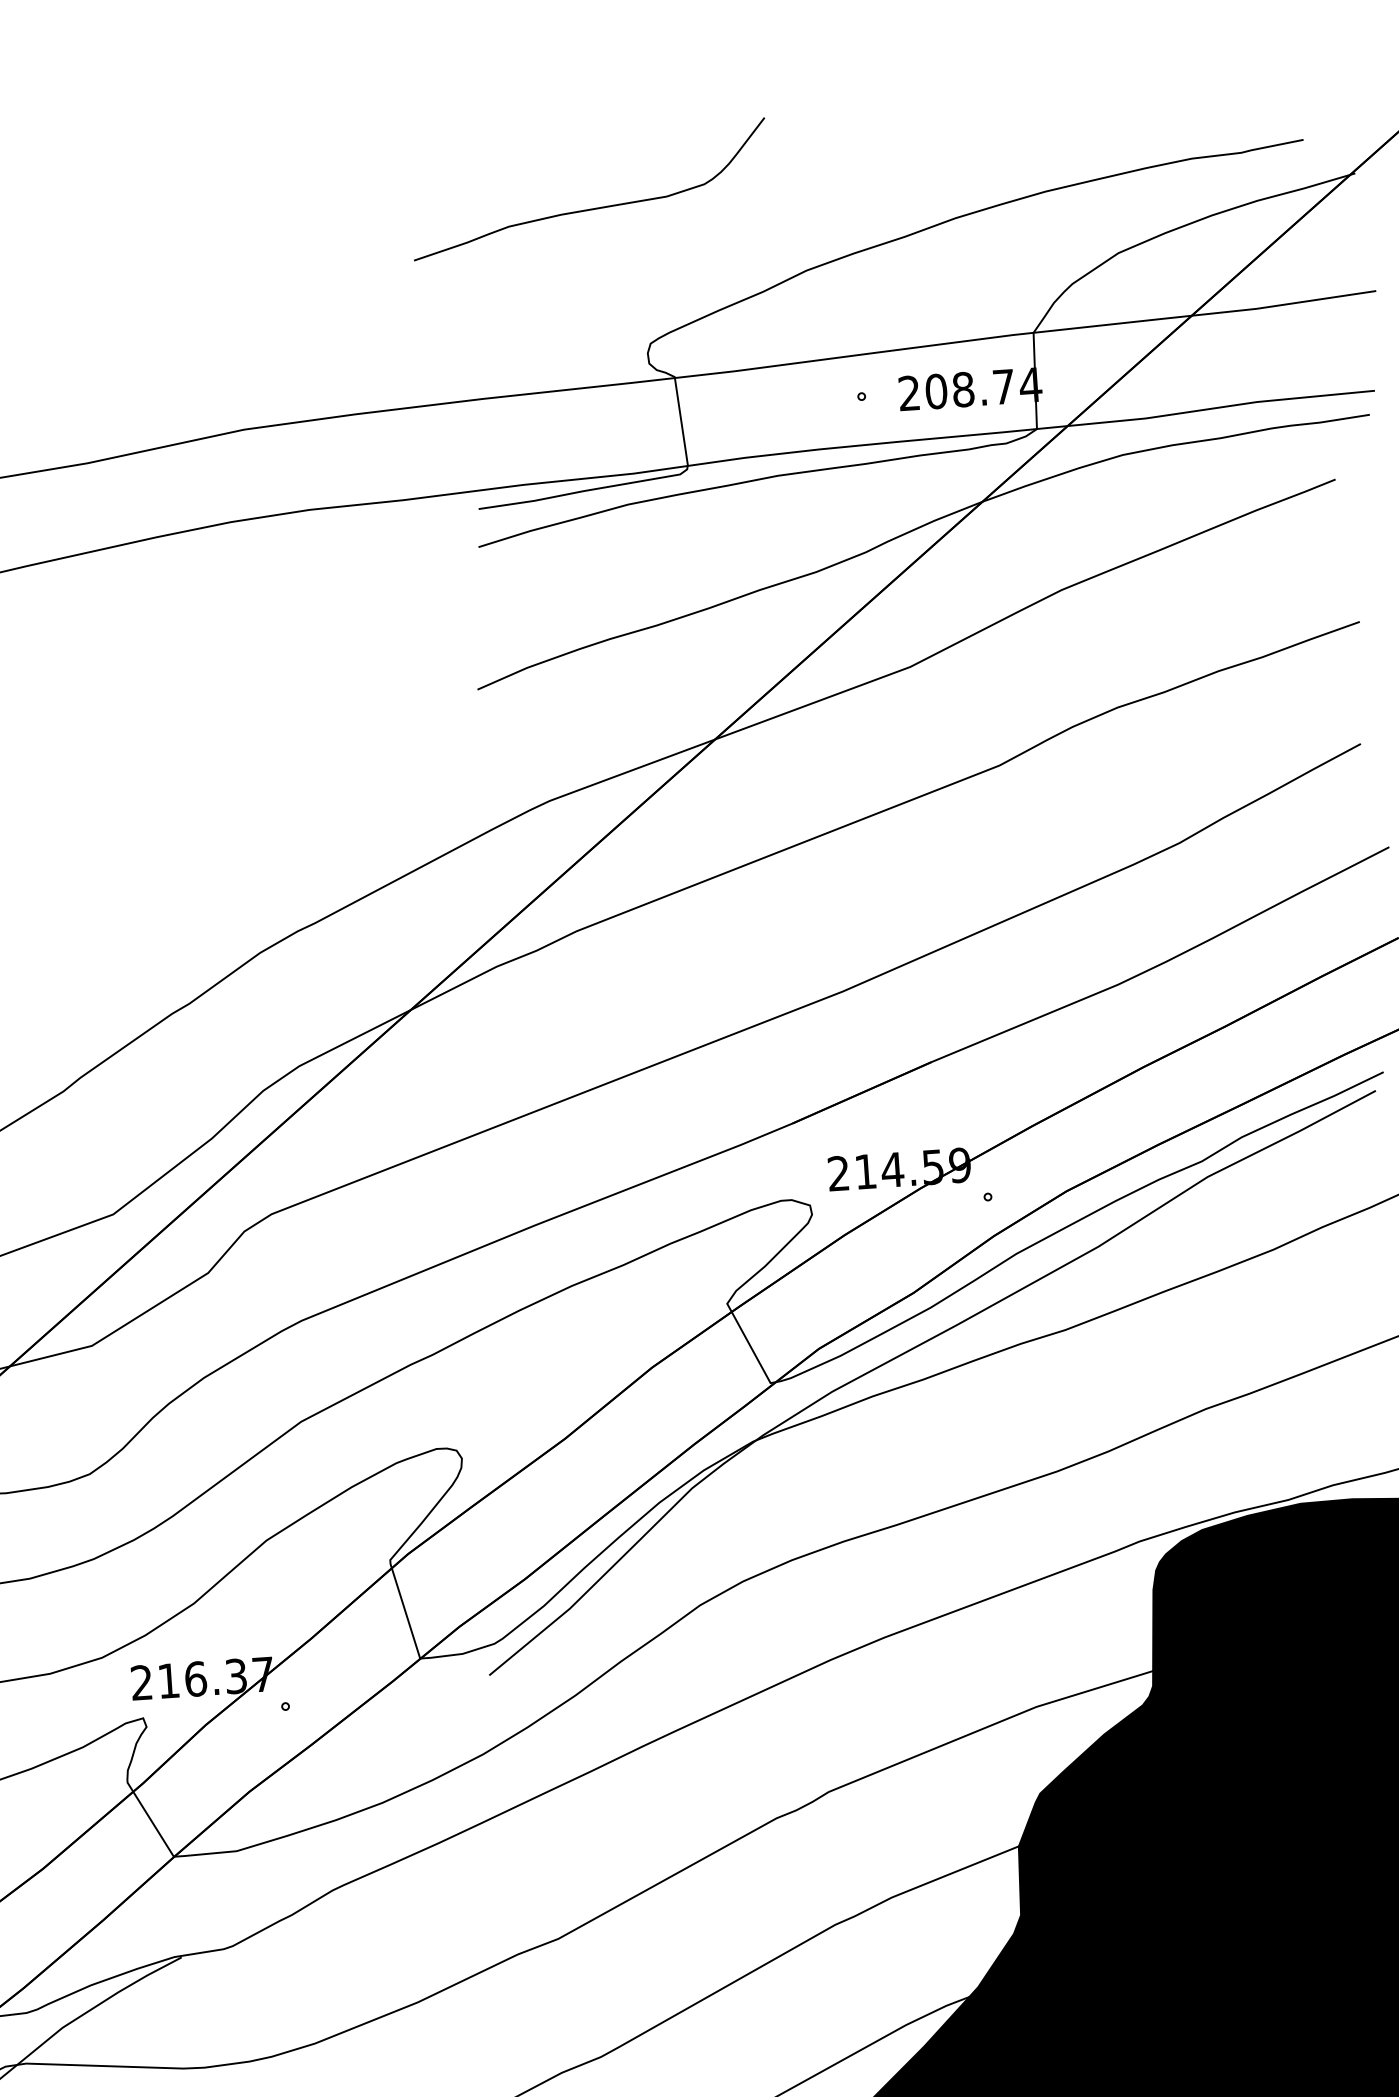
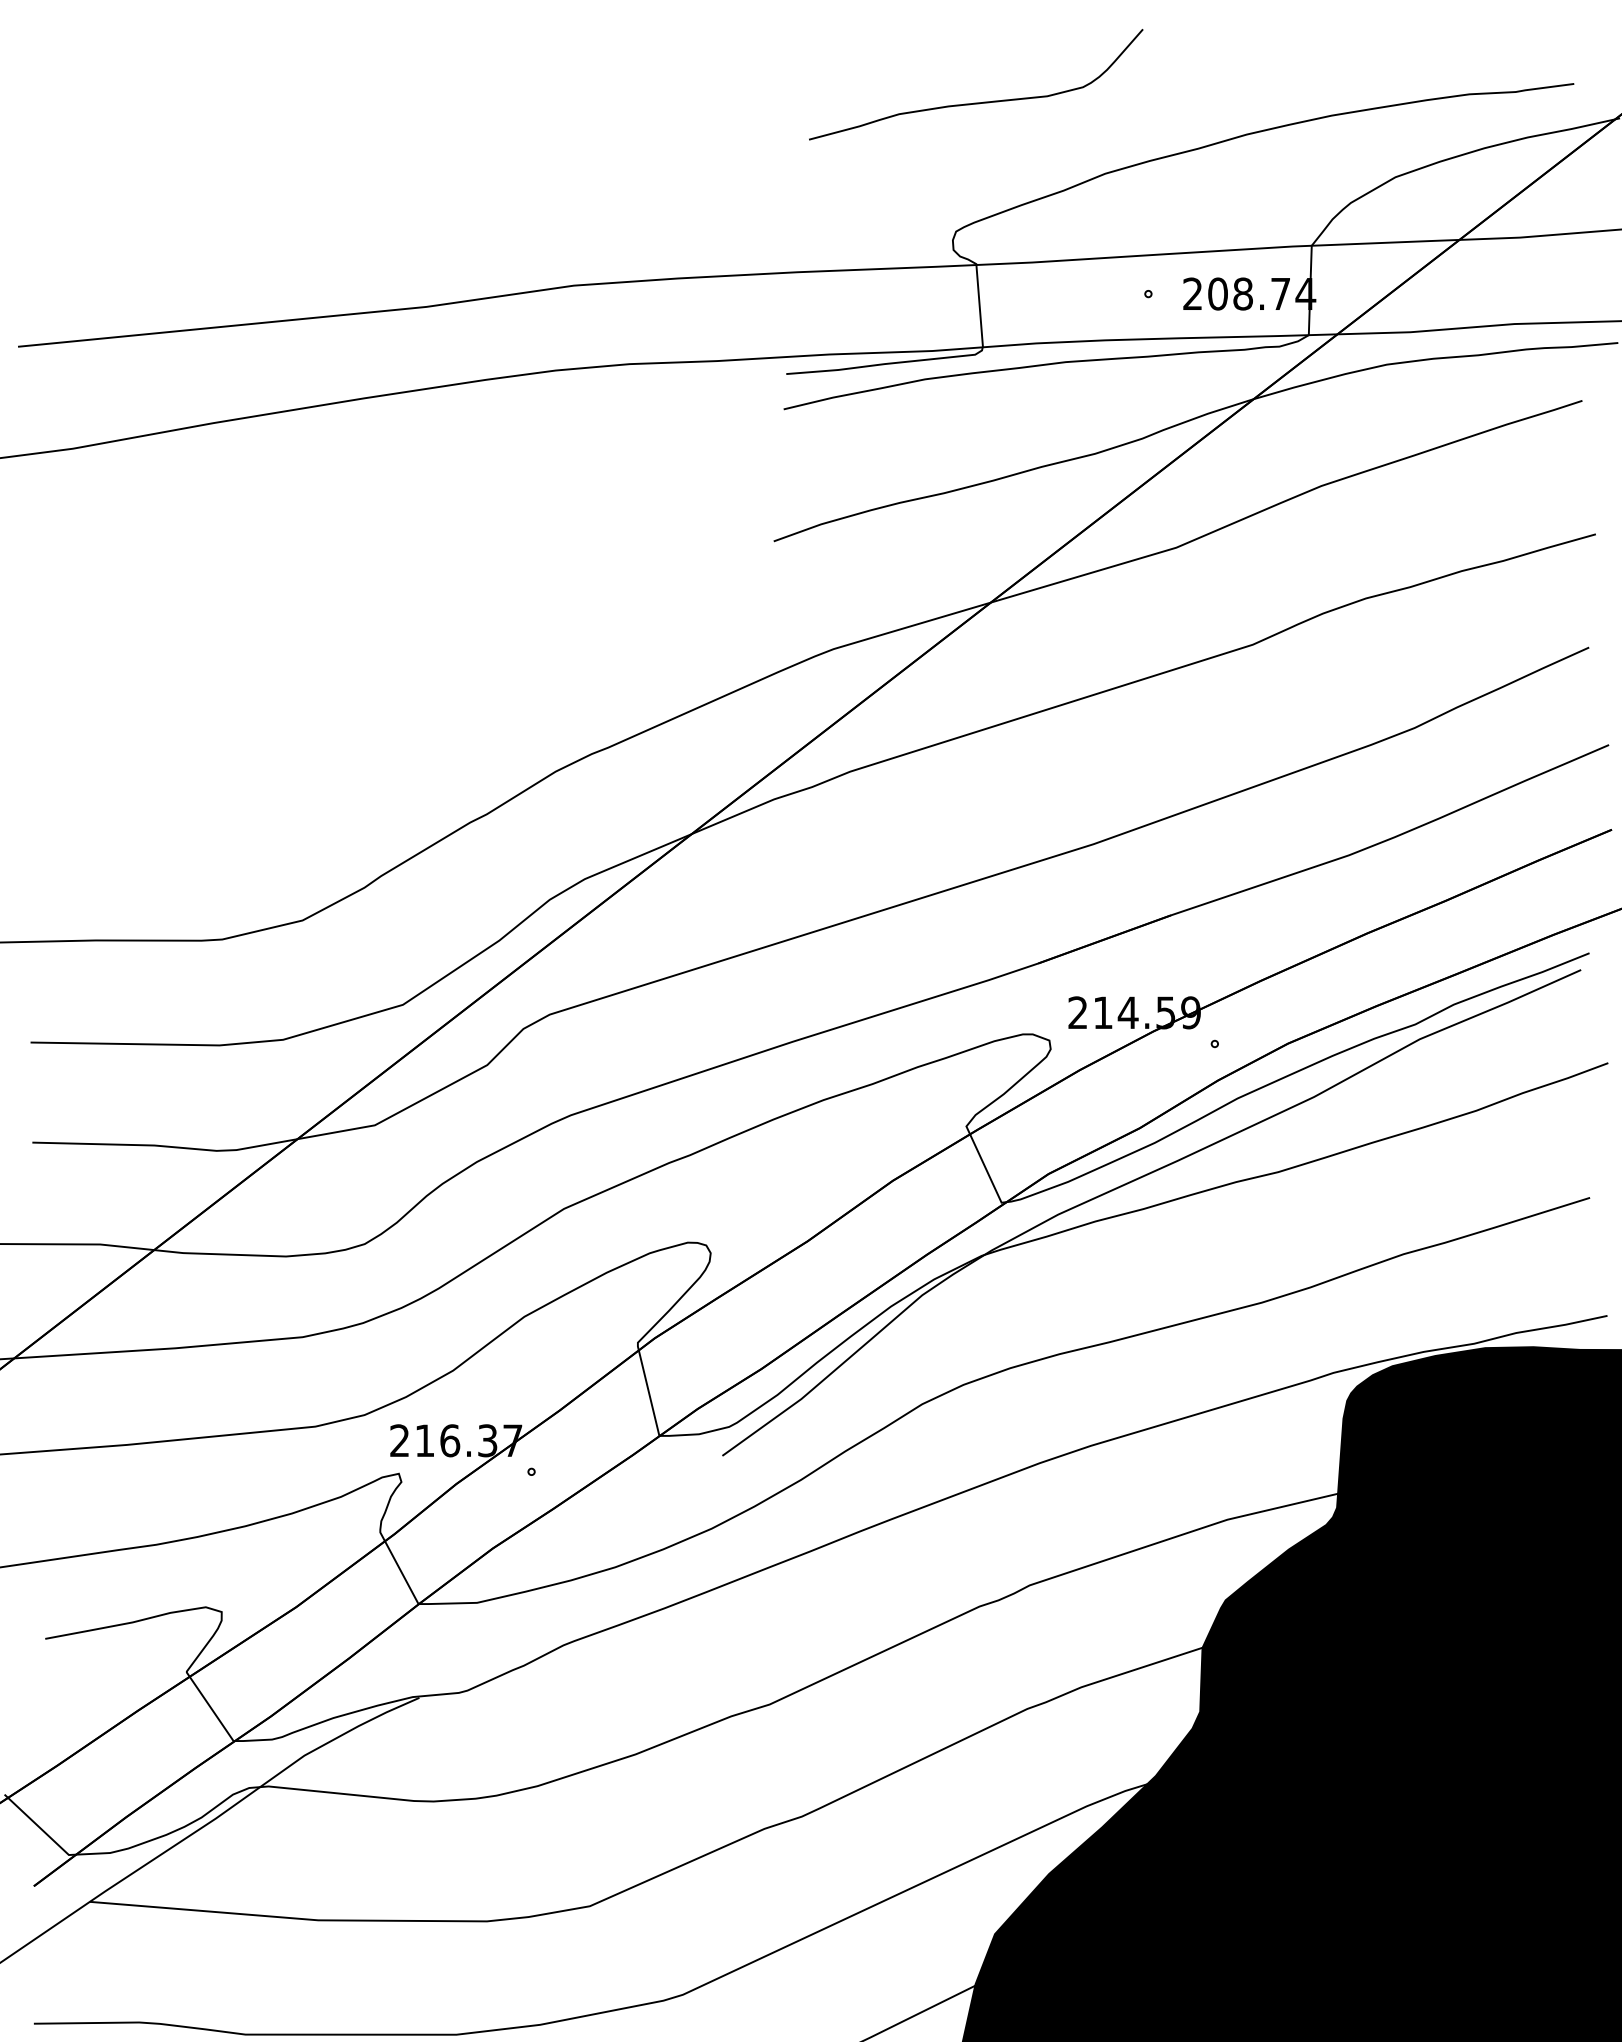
curve: (591, 208) -> (976, 102), moved

